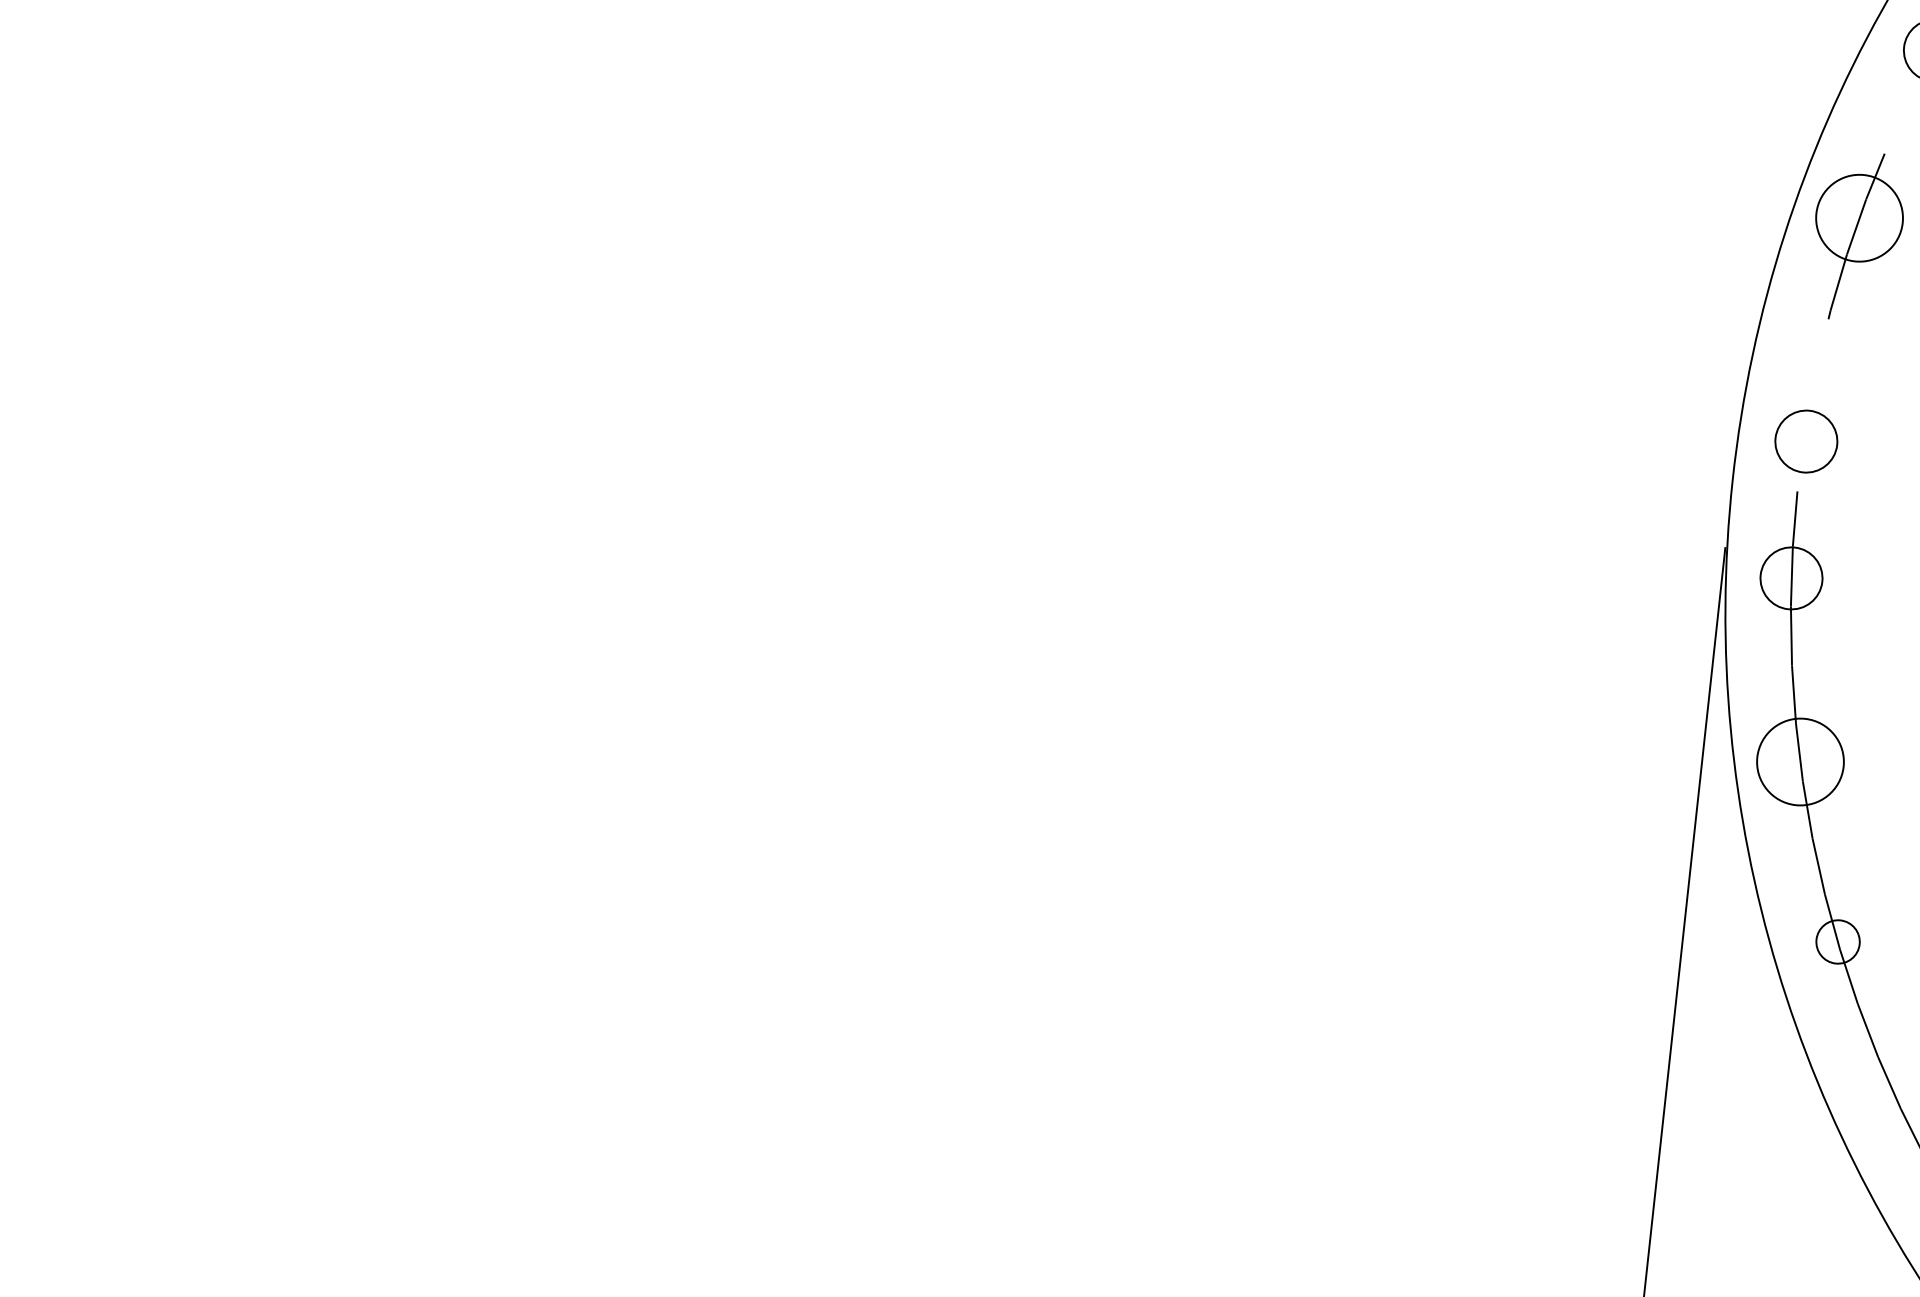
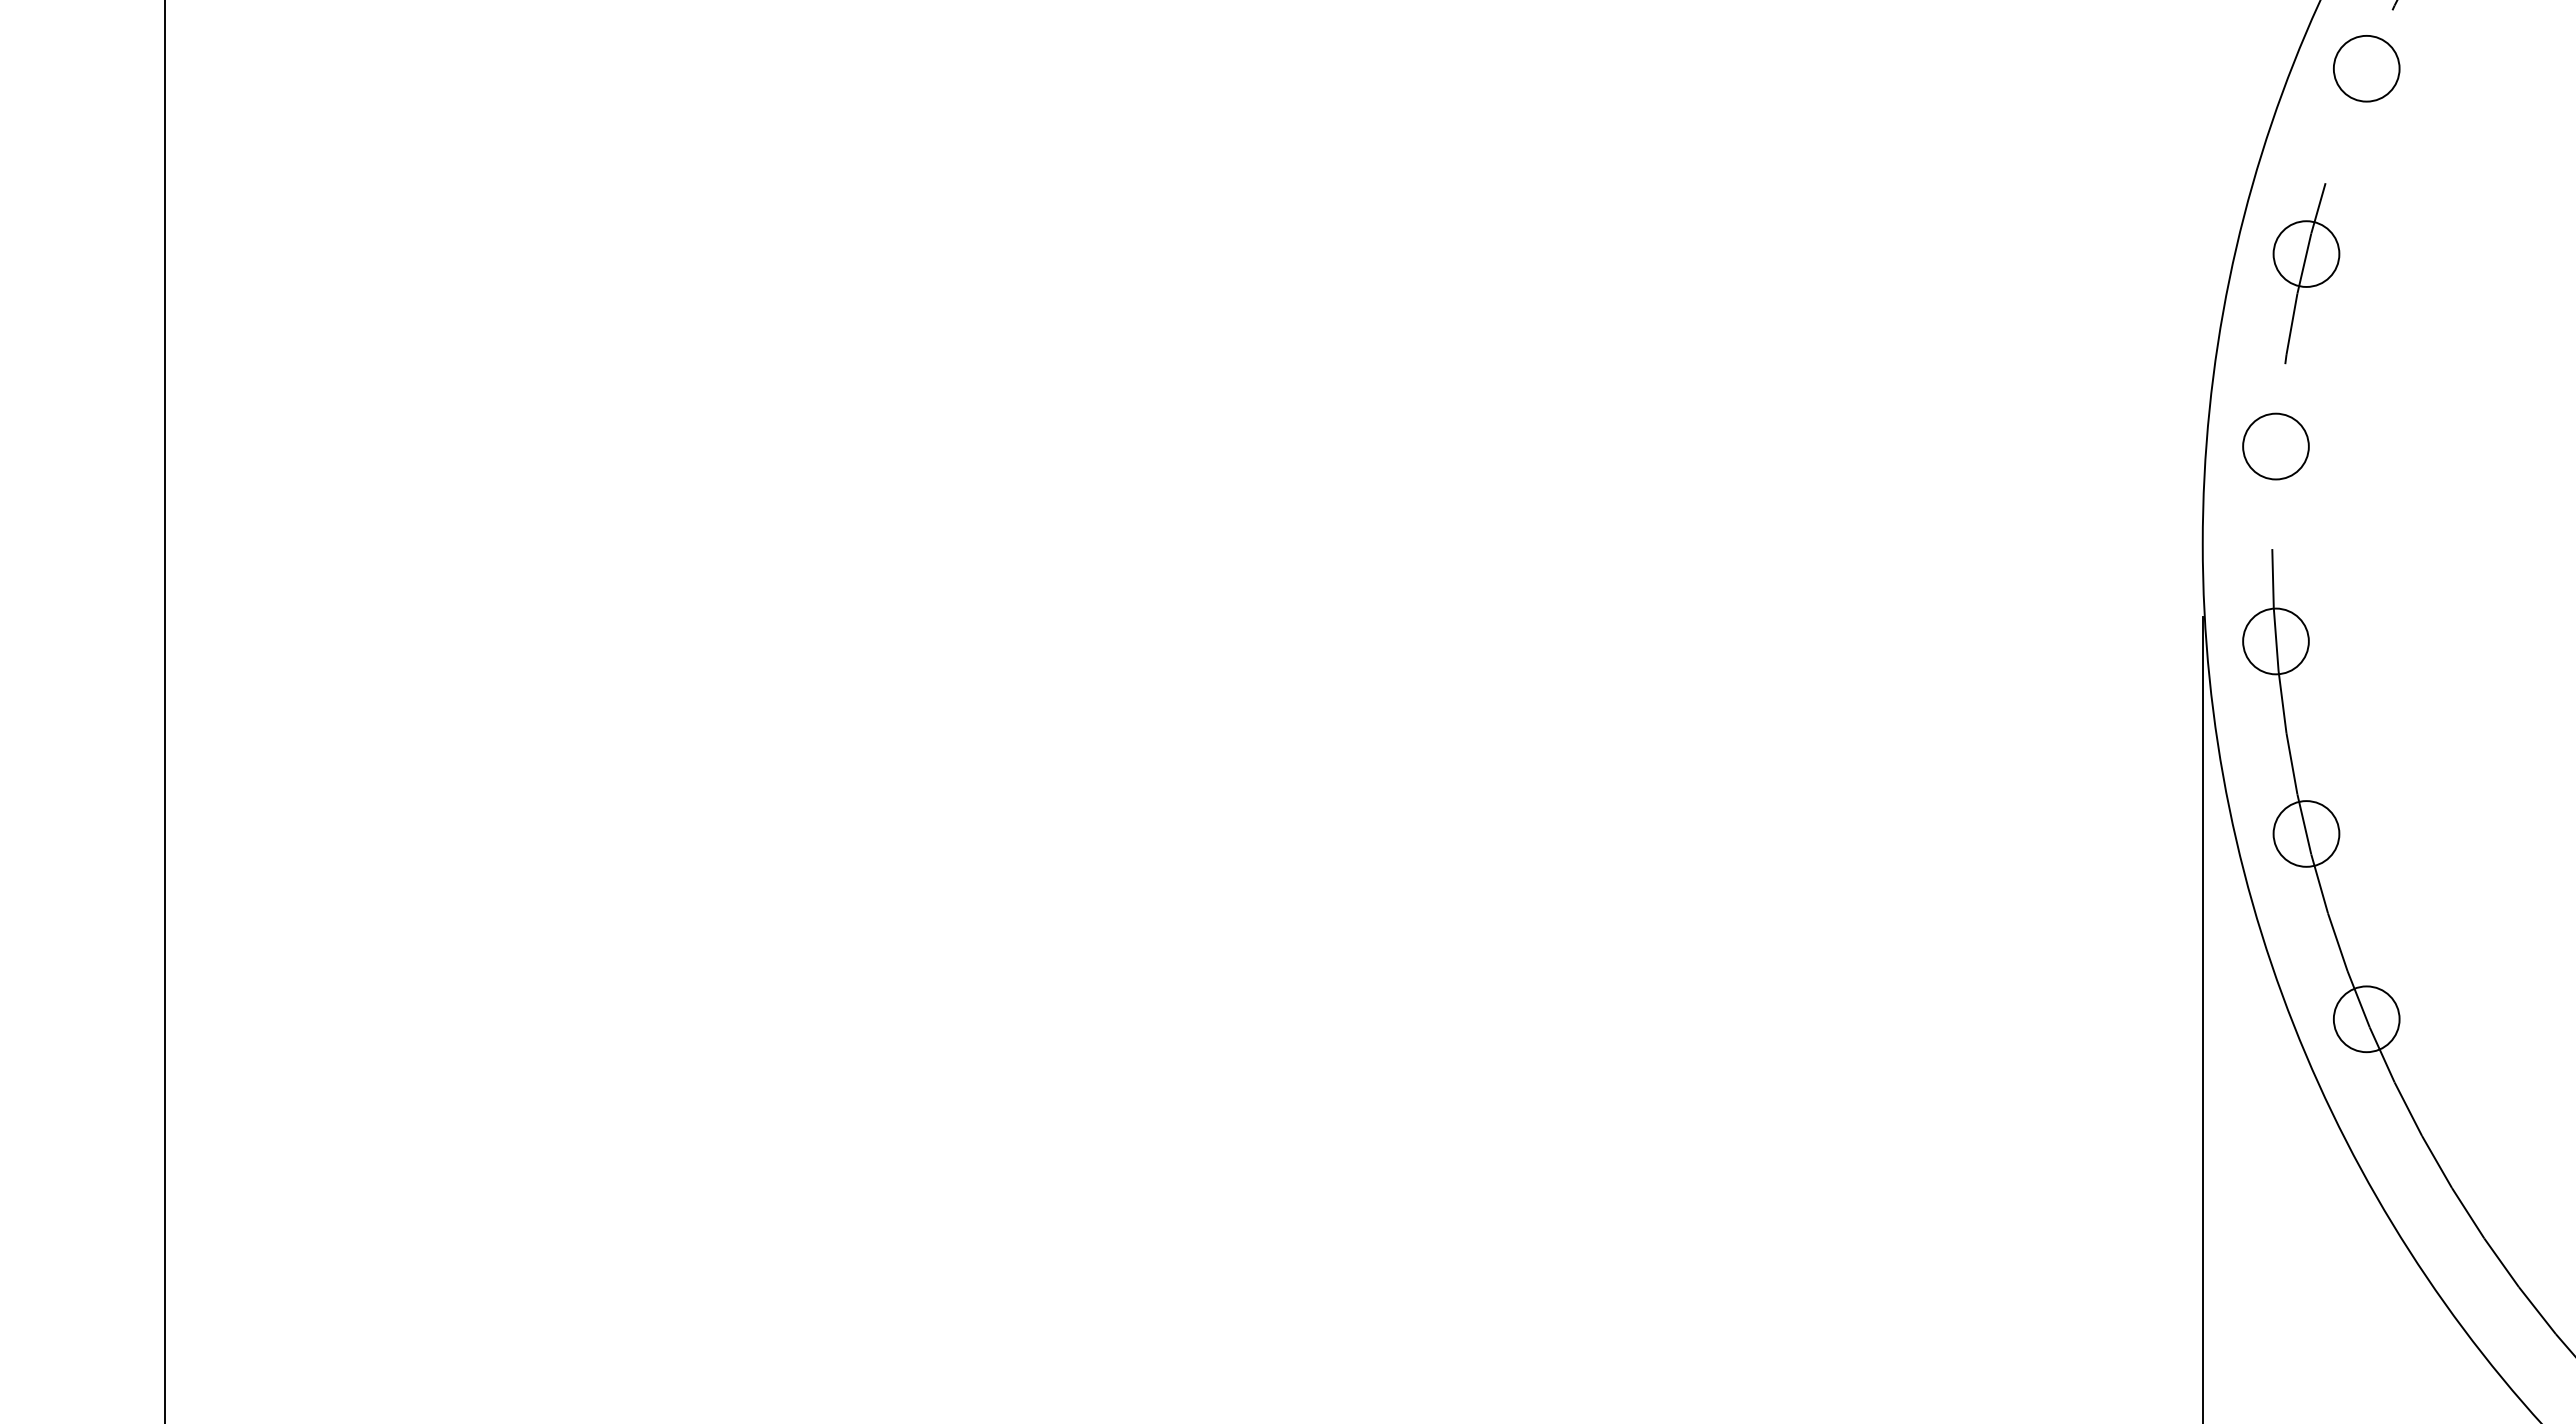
circle: (1859, 217) -> (2306, 253), size x0.71
circle: (1805, 441) -> (2275, 446), moved
circle: (1800, 761) -> (2306, 833), size x0.71
circle: (1837, 942) -> (2366, 1019), size x1.43

